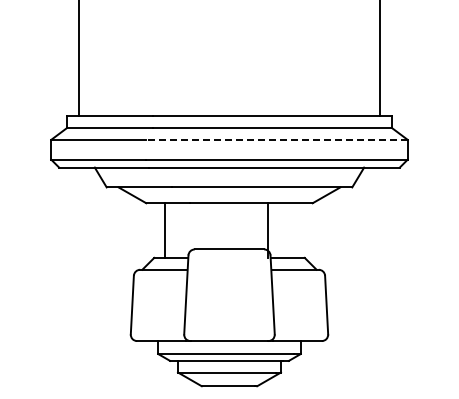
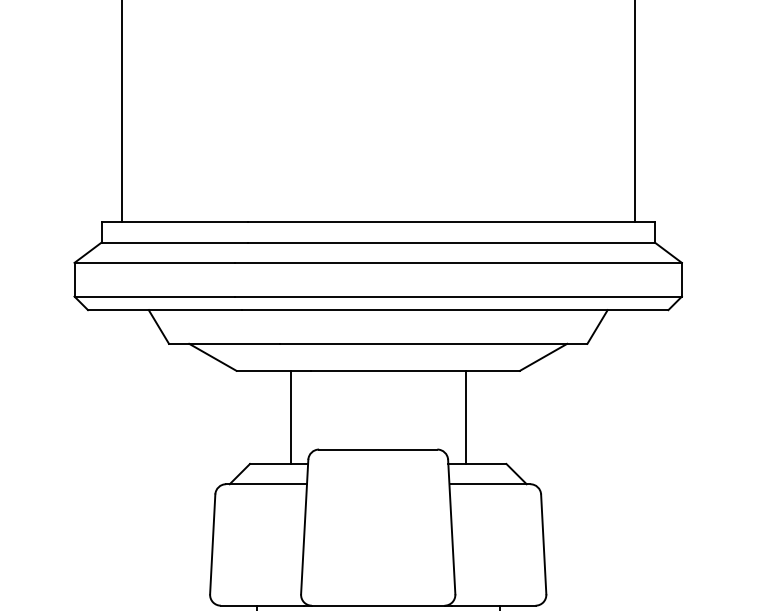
line: (276, 139) -> (458, 262), dashed -> solid
line: (165, 230) -> (291, 417), moved
line: (267, 230) -> (465, 417), moved

